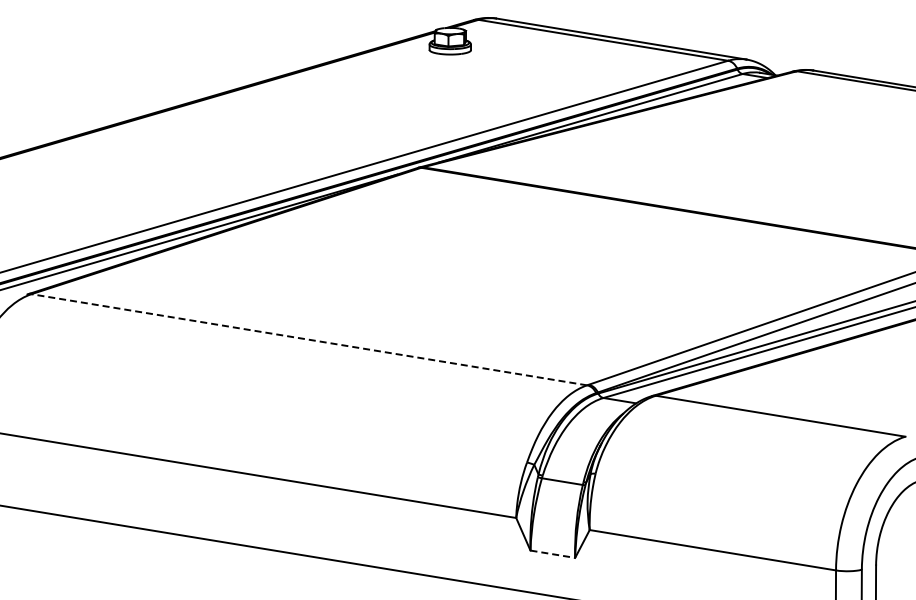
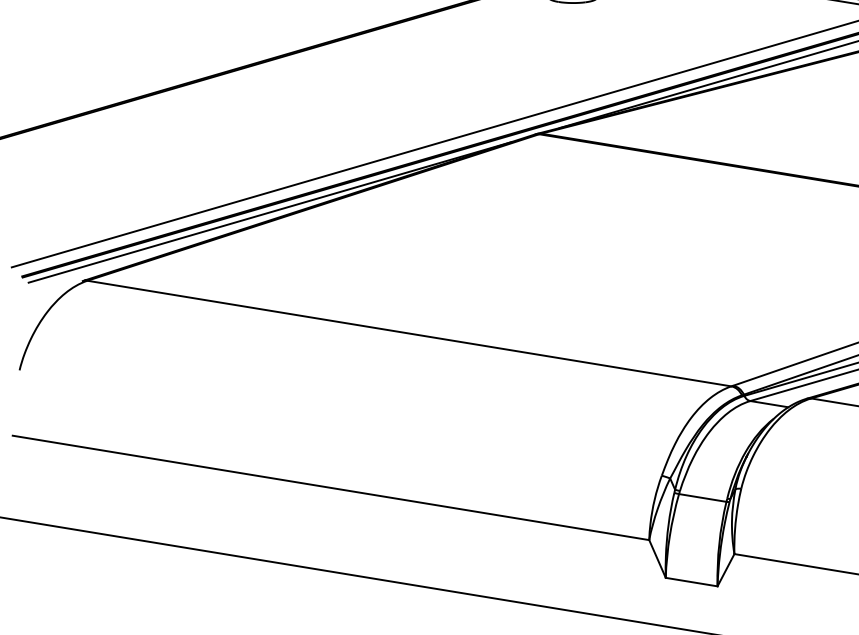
line: (309, 339) -> (409, 333), dashed -> solid
line: (552, 554) -> (691, 582), dashed -> solid

